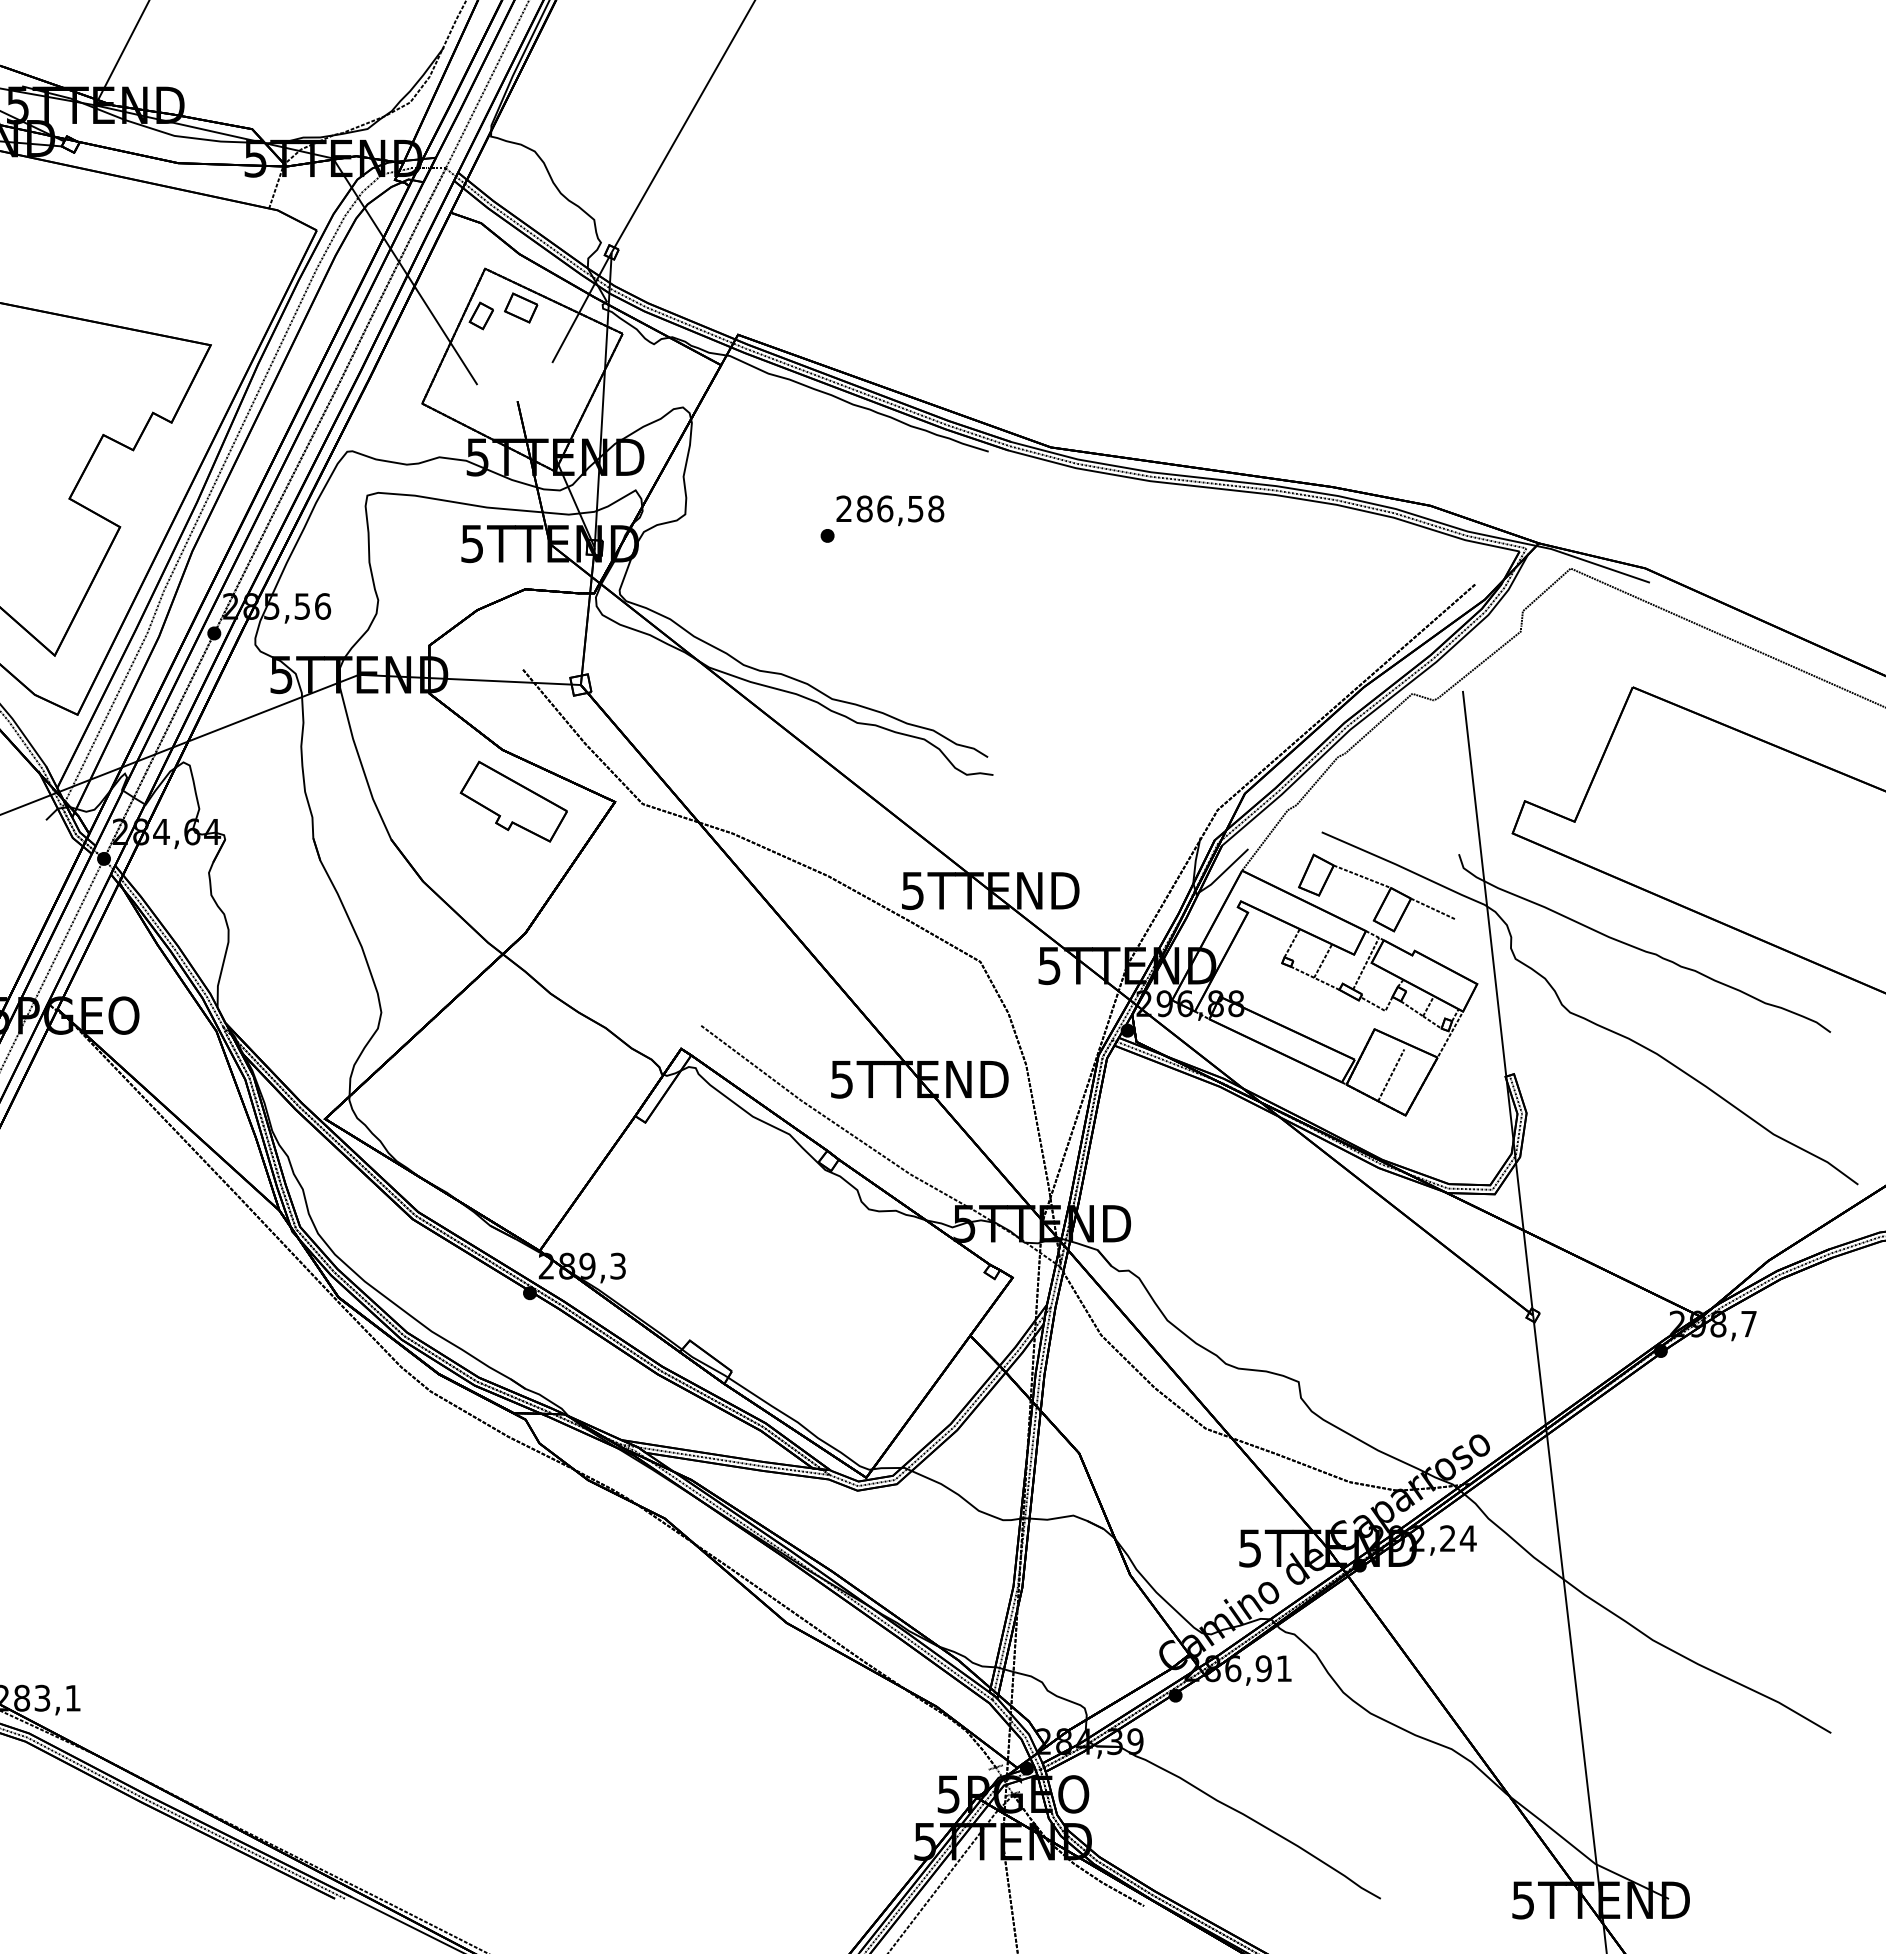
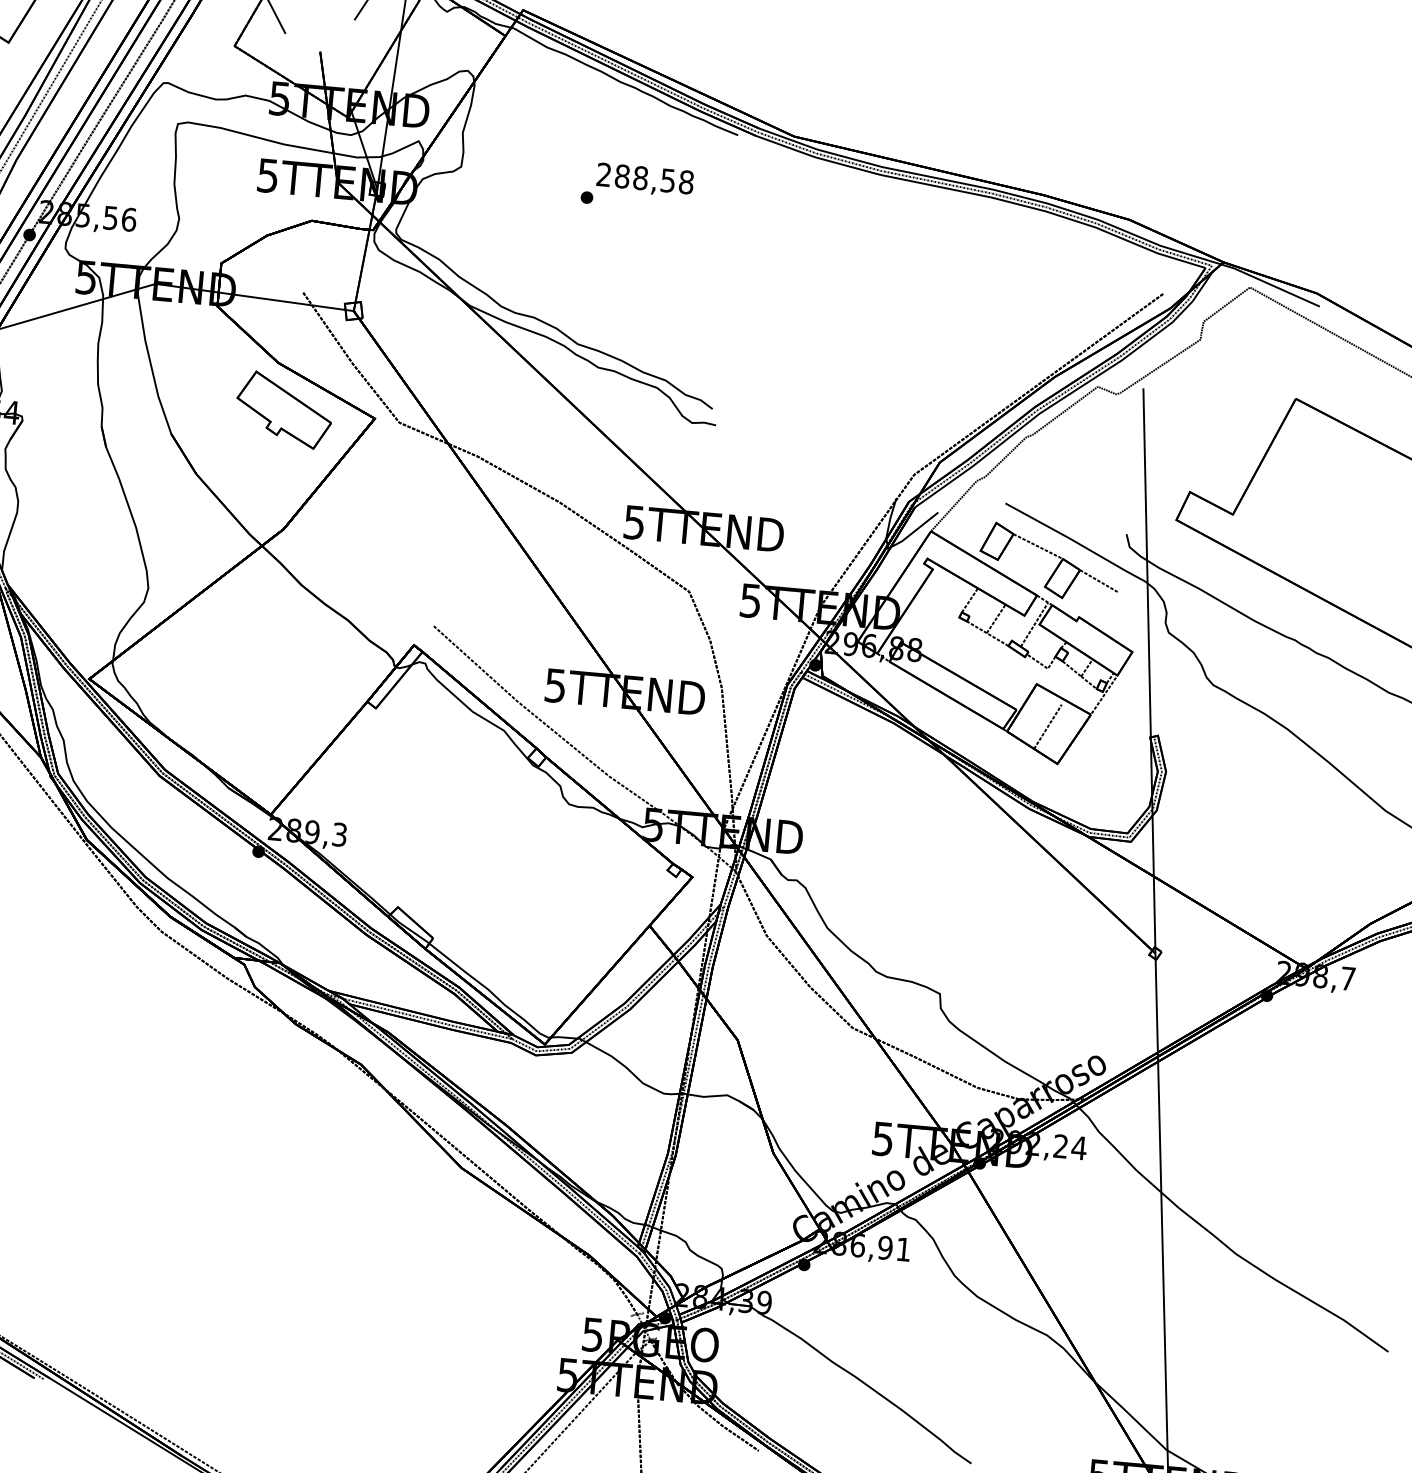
text: (885, 508) -> (641, 177), 286,58 -> 288,58

